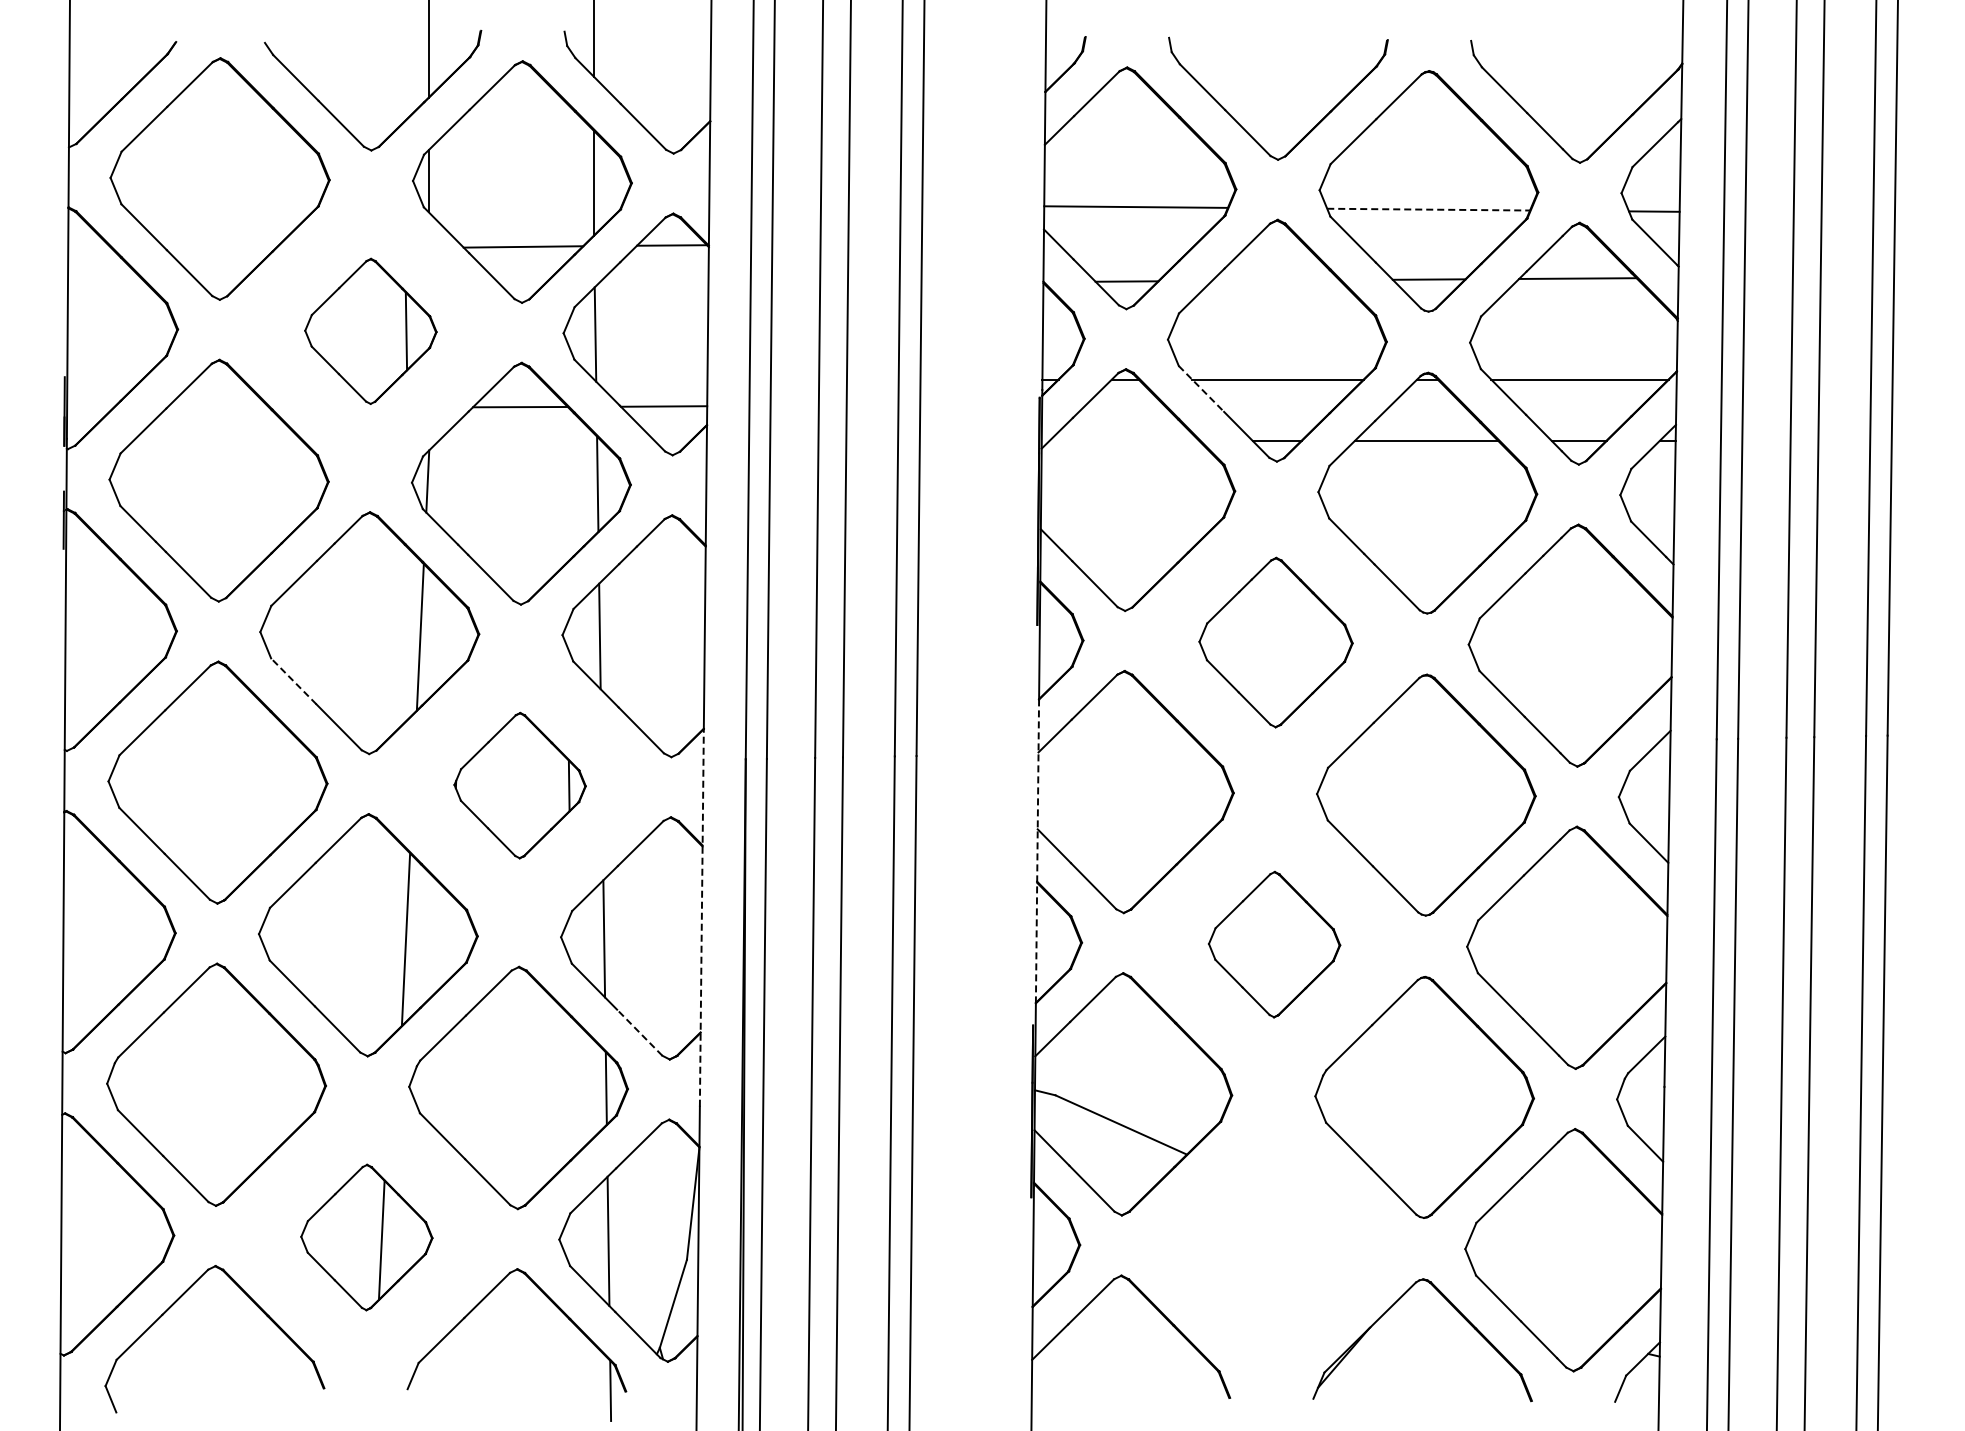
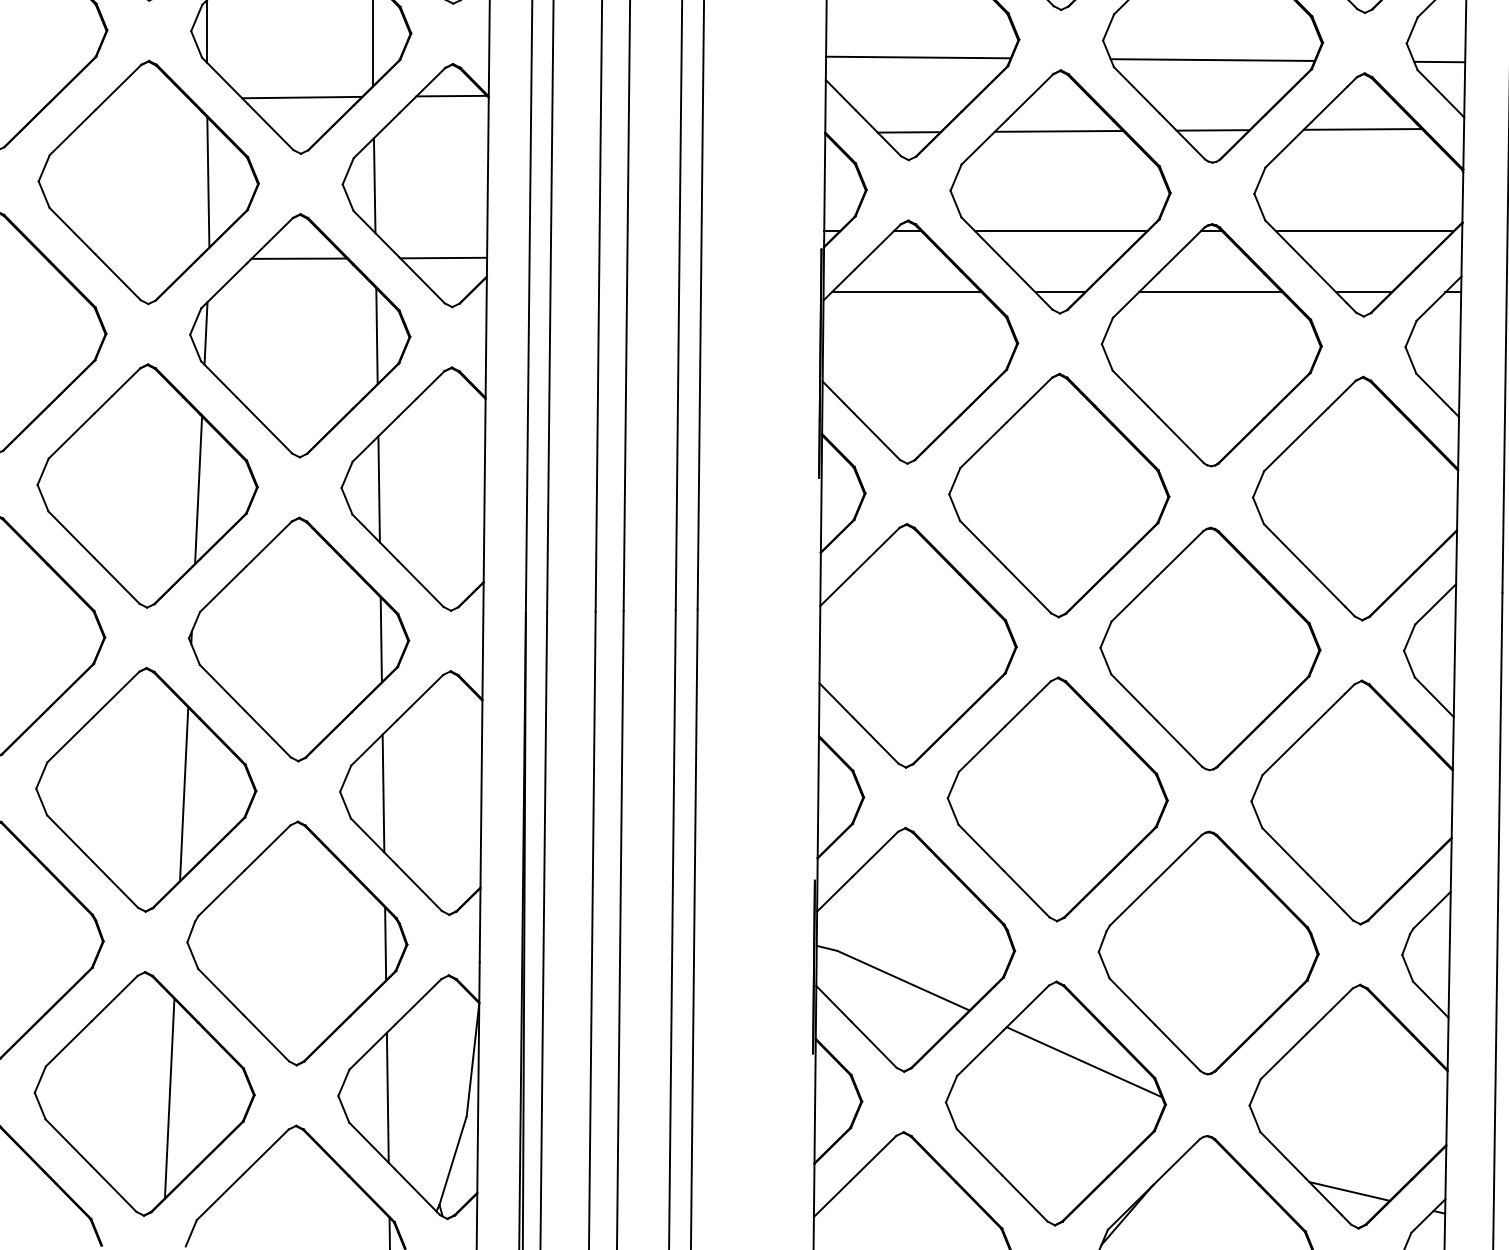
line: (1429, 209) -> (1213, 59), dashed -> solid
line: (1275, 280) -> (1058, 131), added
part: (370, 331) -> (148, 182), size x1.67
line: (1201, 389) -> (984, 240), dashed -> solid
line: (1124, 440) -> (906, 292), added
part: (1275, 642) -> (1058, 495), size x1.43
line: (293, 681) -> (70, 534), dashed -> solid
part: (519, 785) -> (298, 639), size x1.67
line: (1037, 851) -> (819, 705), dashed -> solid
line: (701, 917) -> (481, 772), dashed -> solid
part: (1274, 944) -> (1057, 799), size x1.67
line: (639, 1032) -> (418, 887), dashed -> solid
part: (366, 1237) -> (144, 1093), size x1.67
part: (1272, 1246) -> (1055, 1102), added
line: (1564, 1334) -> (1349, 1191), added

